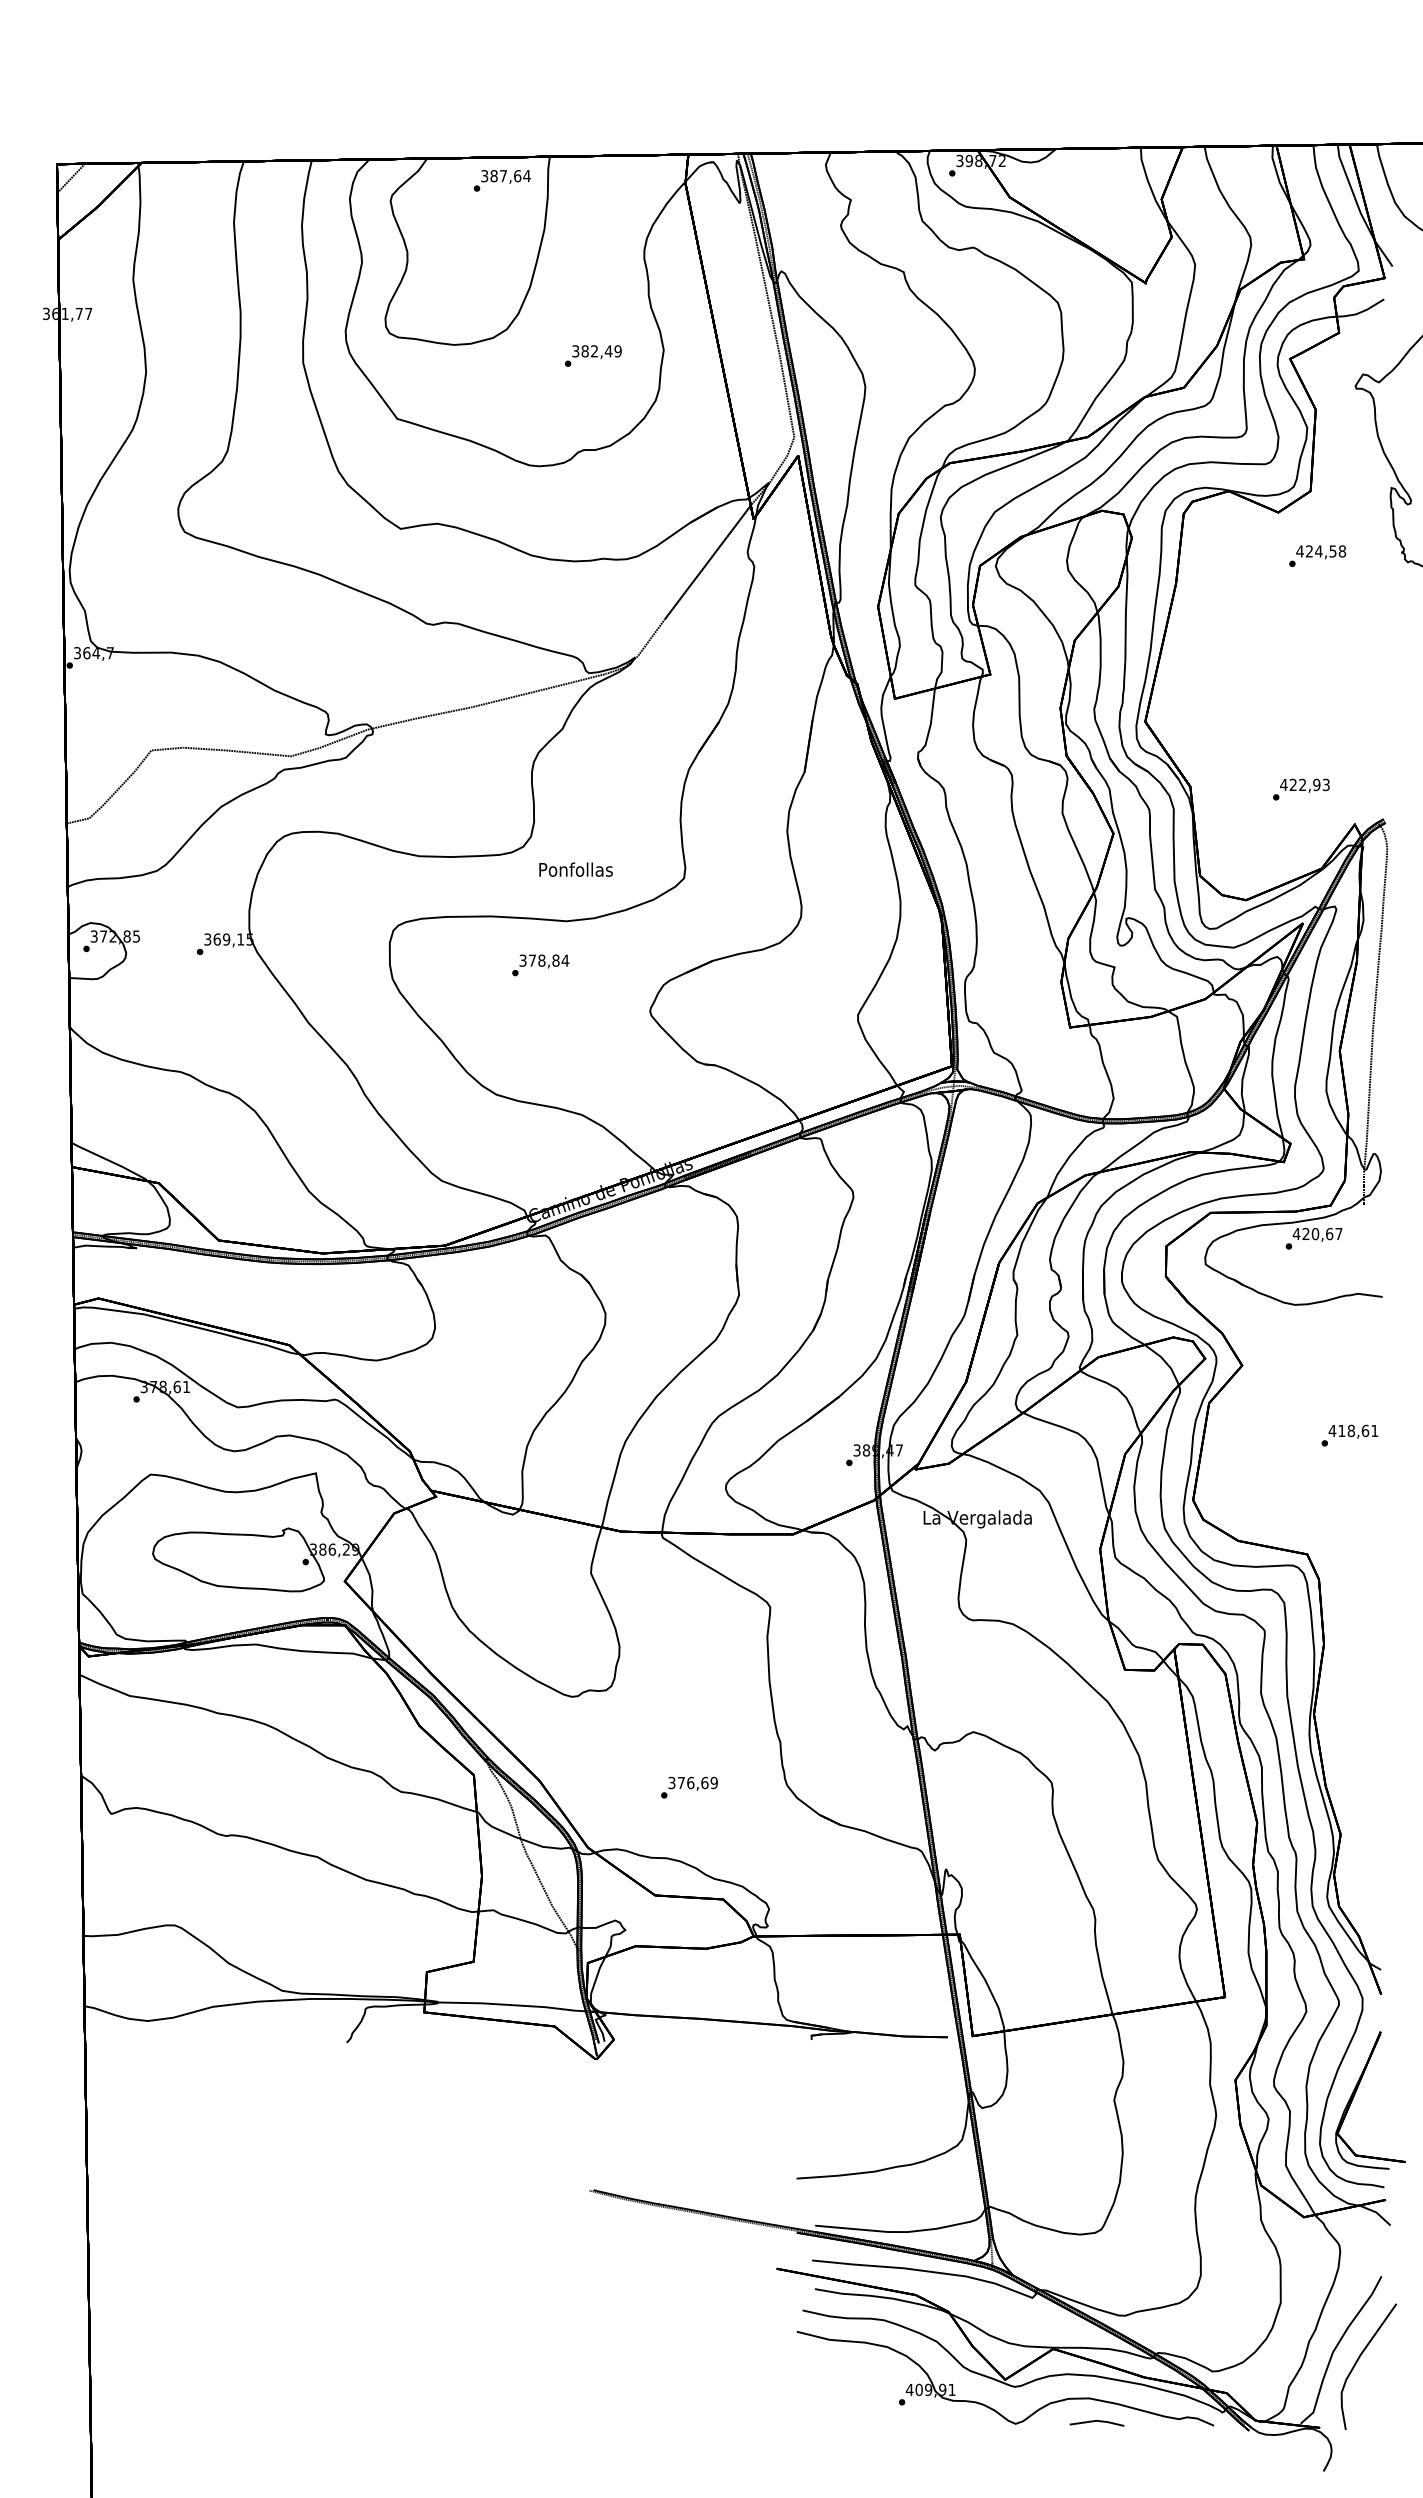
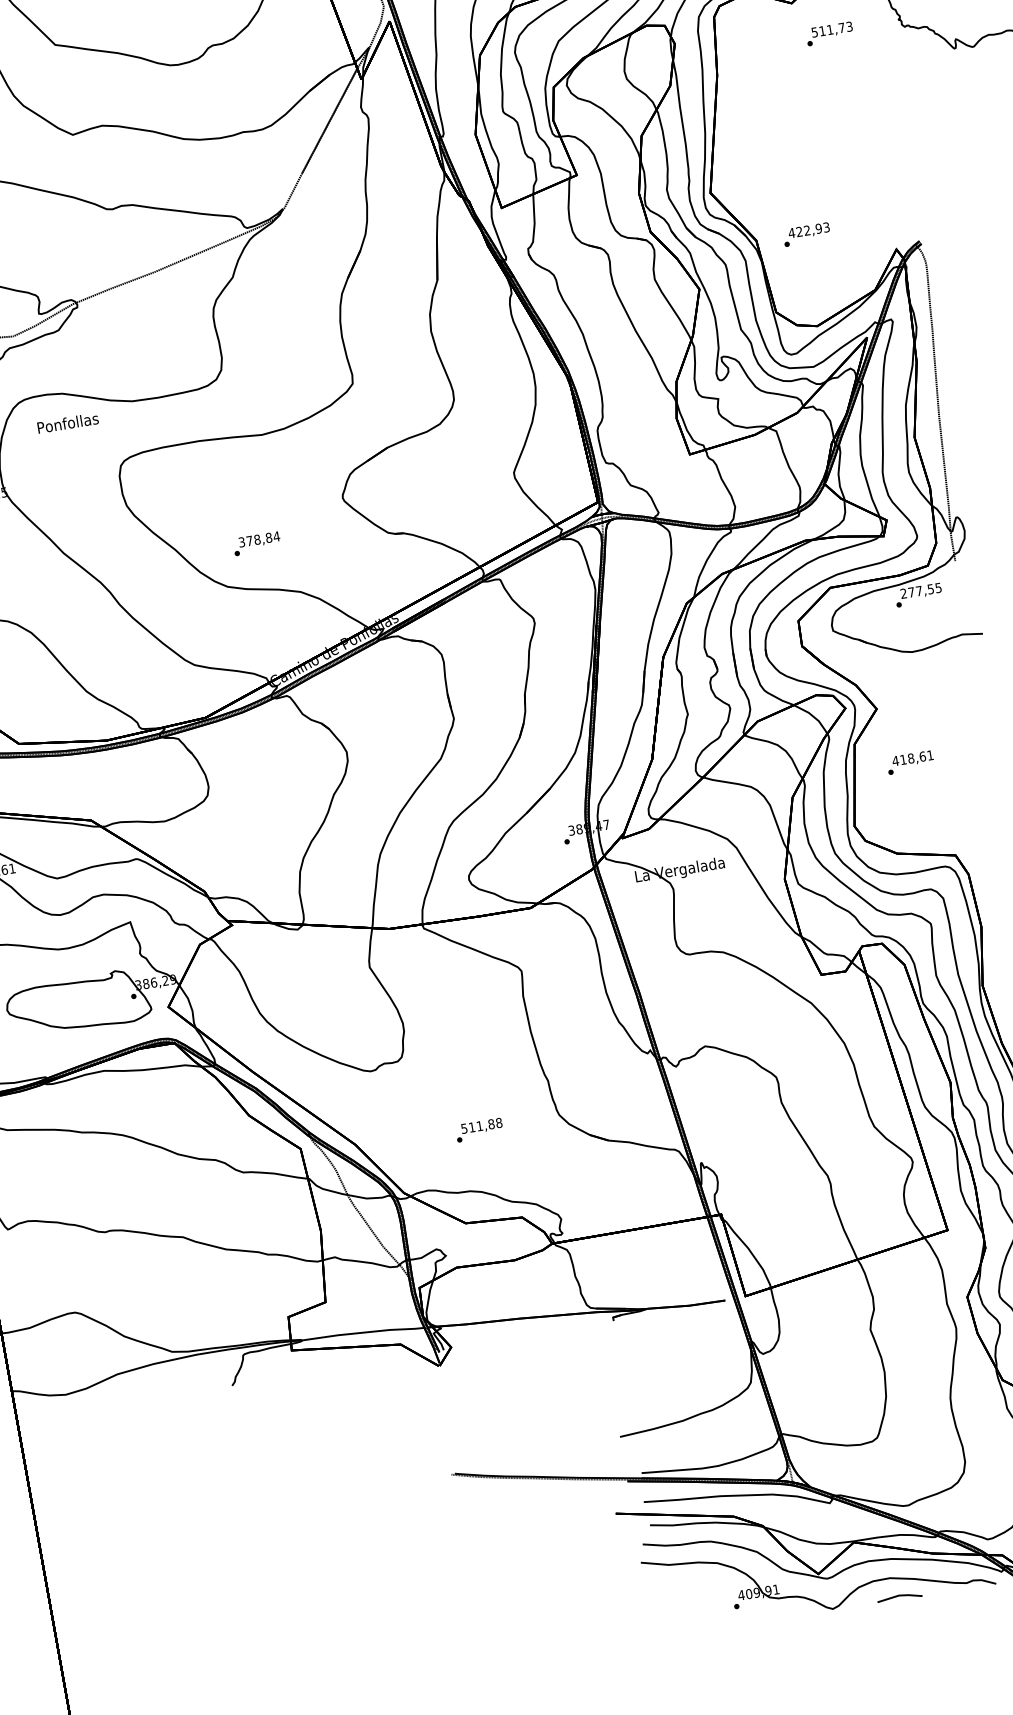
text: (1321, 551) -> (832, 29), 424,58 -> 511,73
text: (1301, 789) -> (806, 234), moved
text: (575, 869) -> (67, 423), moved
text: (540, 965) -> (256, 543), moved
text: (1317, 1233) -> (920, 590), 420,67 -> 277,55
text: (1349, 1435) -> (910, 762), moved
text: (692, 1782) -> (481, 1125), 376,69 -> 511,88

